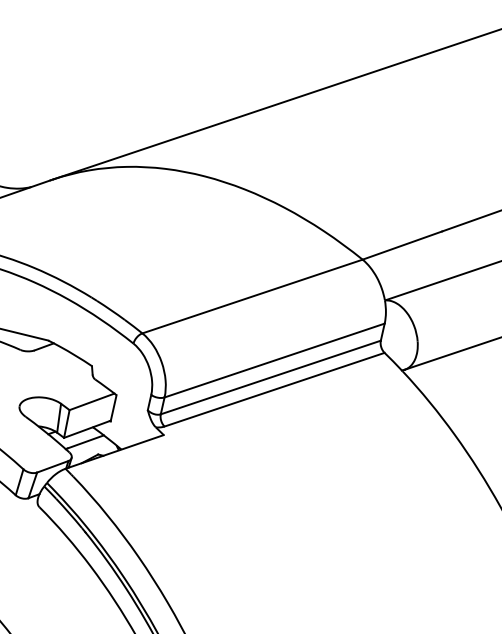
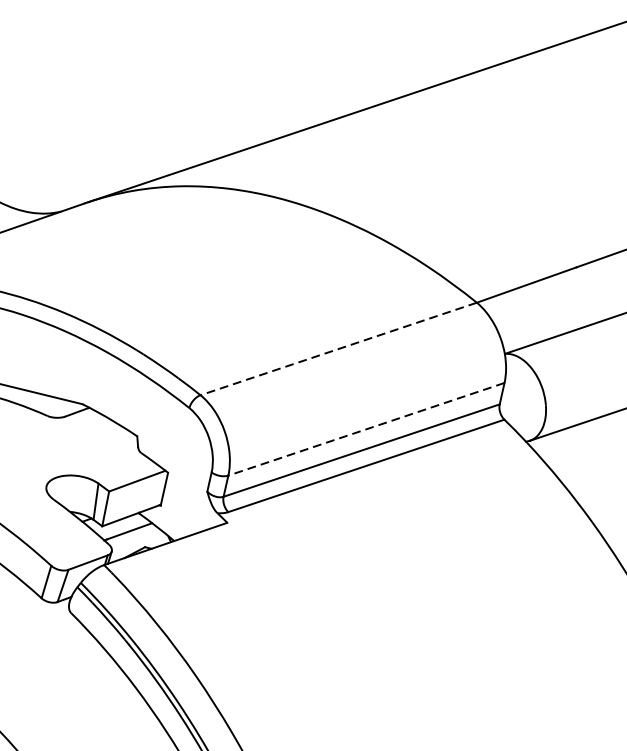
line: (252, 296) -> (338, 348), solid -> dashed
line: (274, 360) -> (366, 429), solid -> dashed

